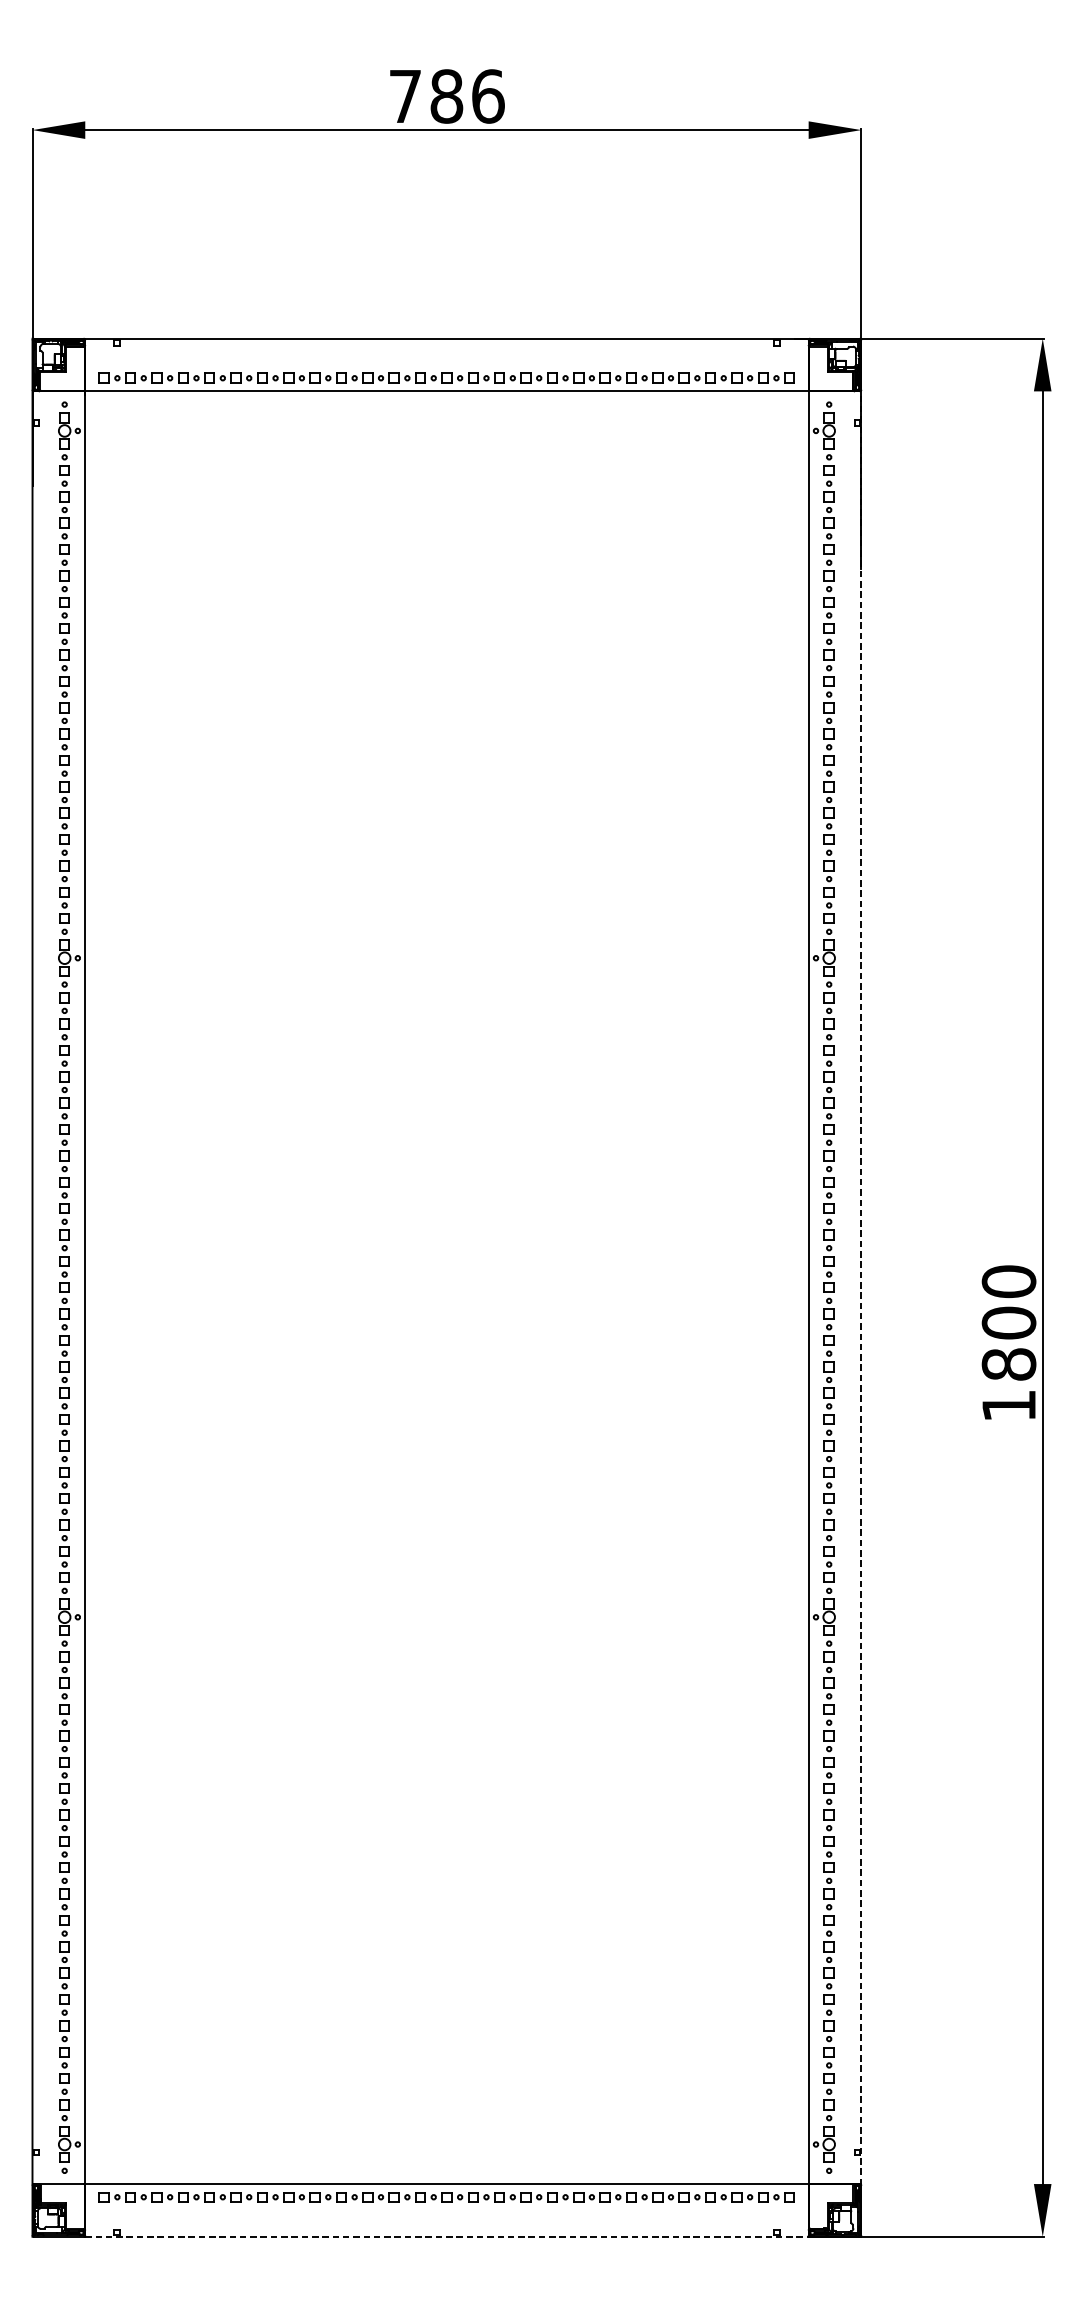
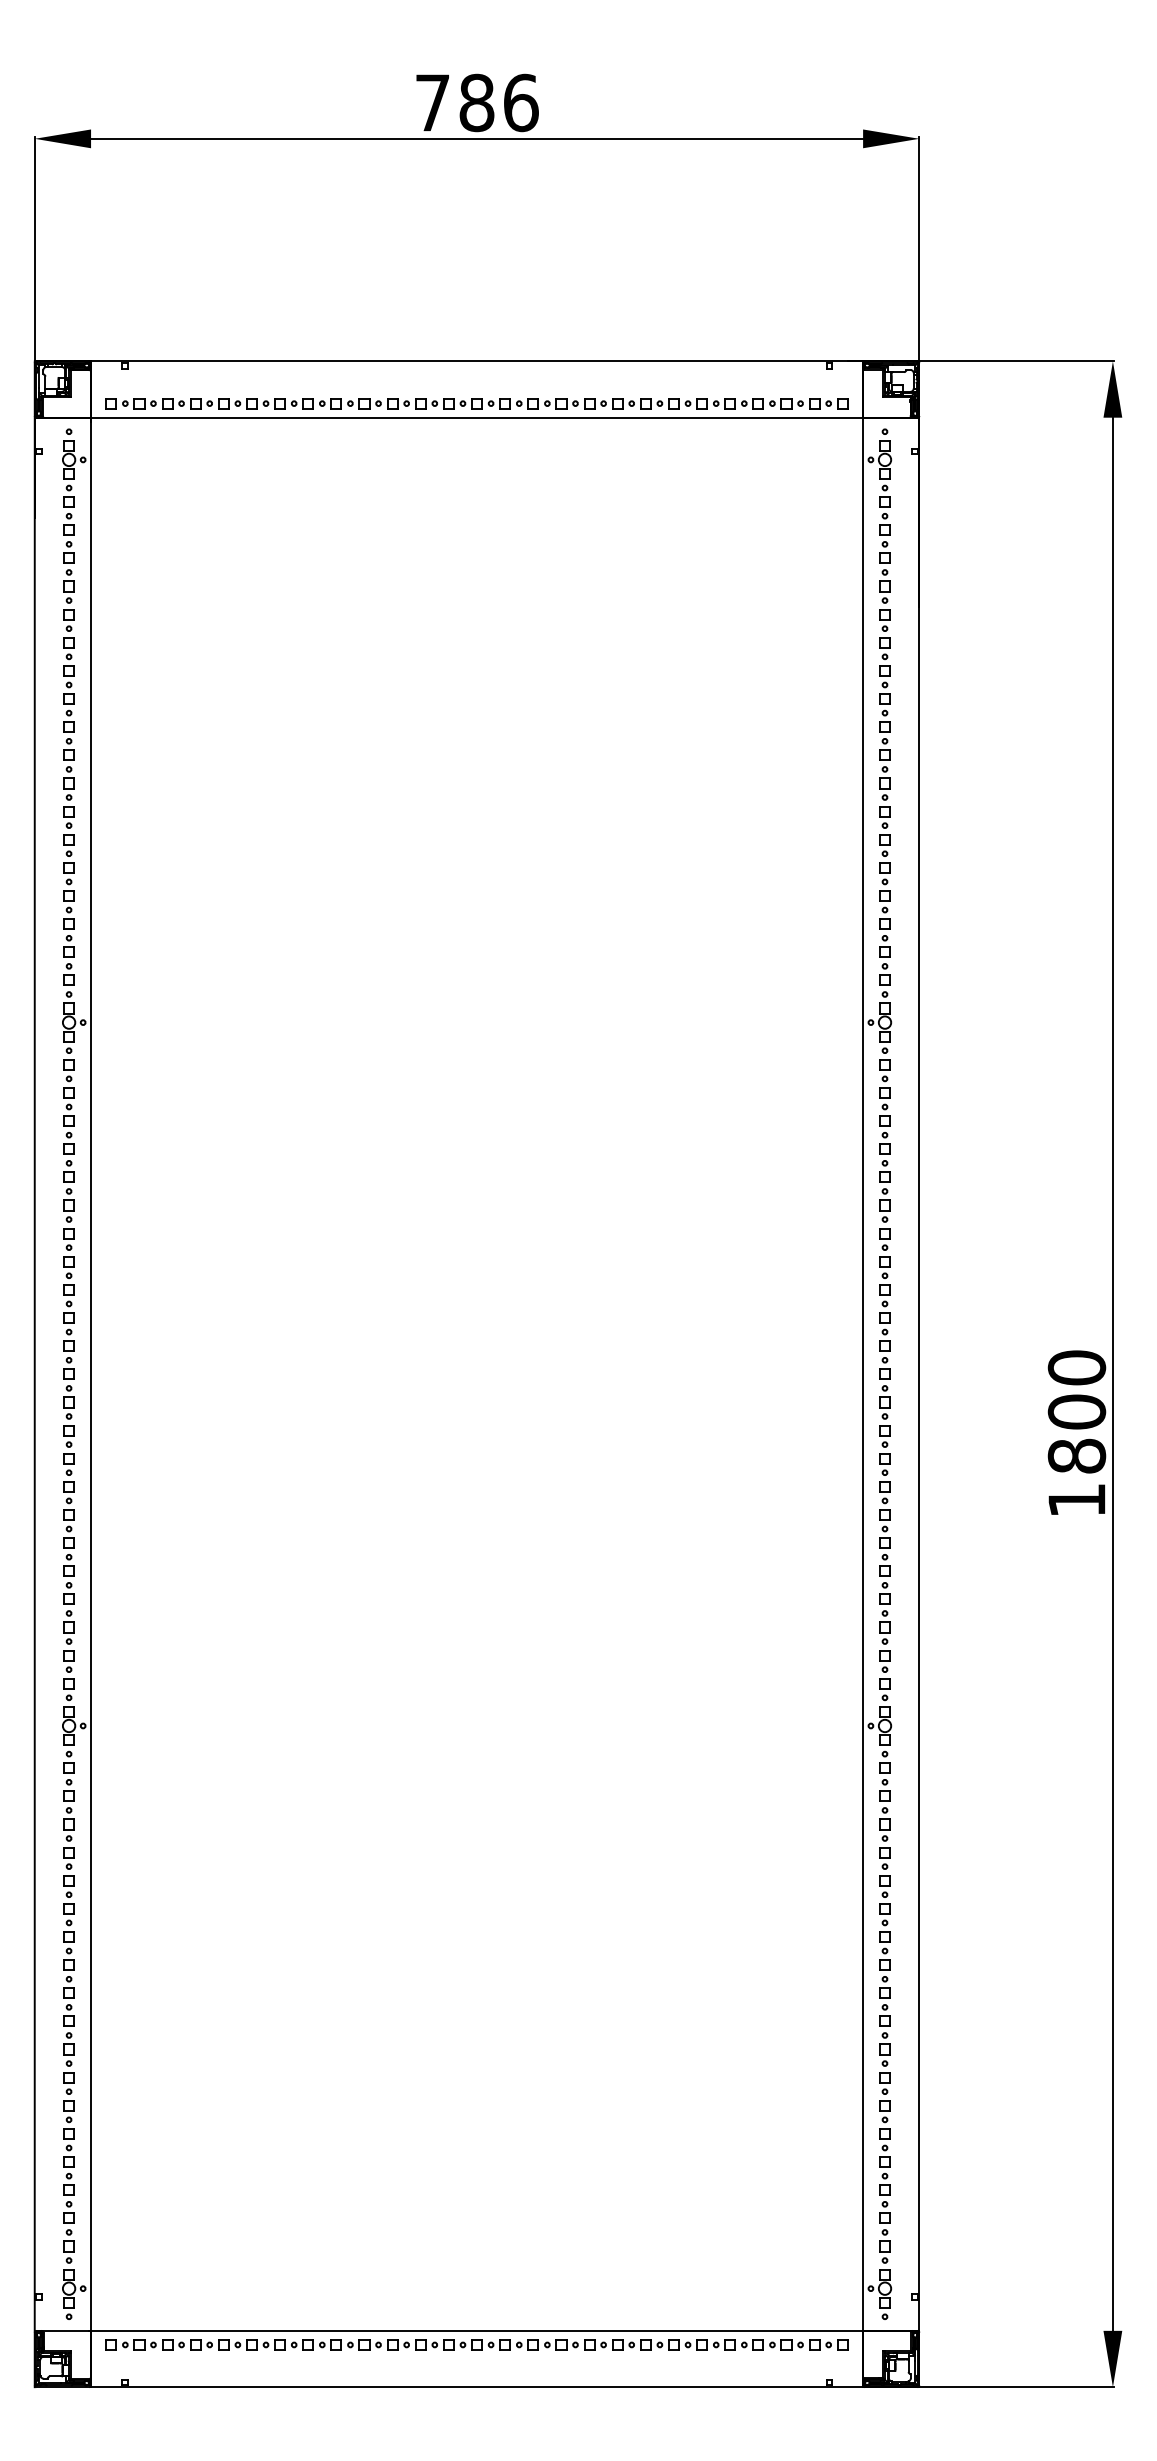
line: (861, 1287) -> (919, 1374), dashed -> solid
line: (447, 2237) -> (477, 2387), dashed -> solid

